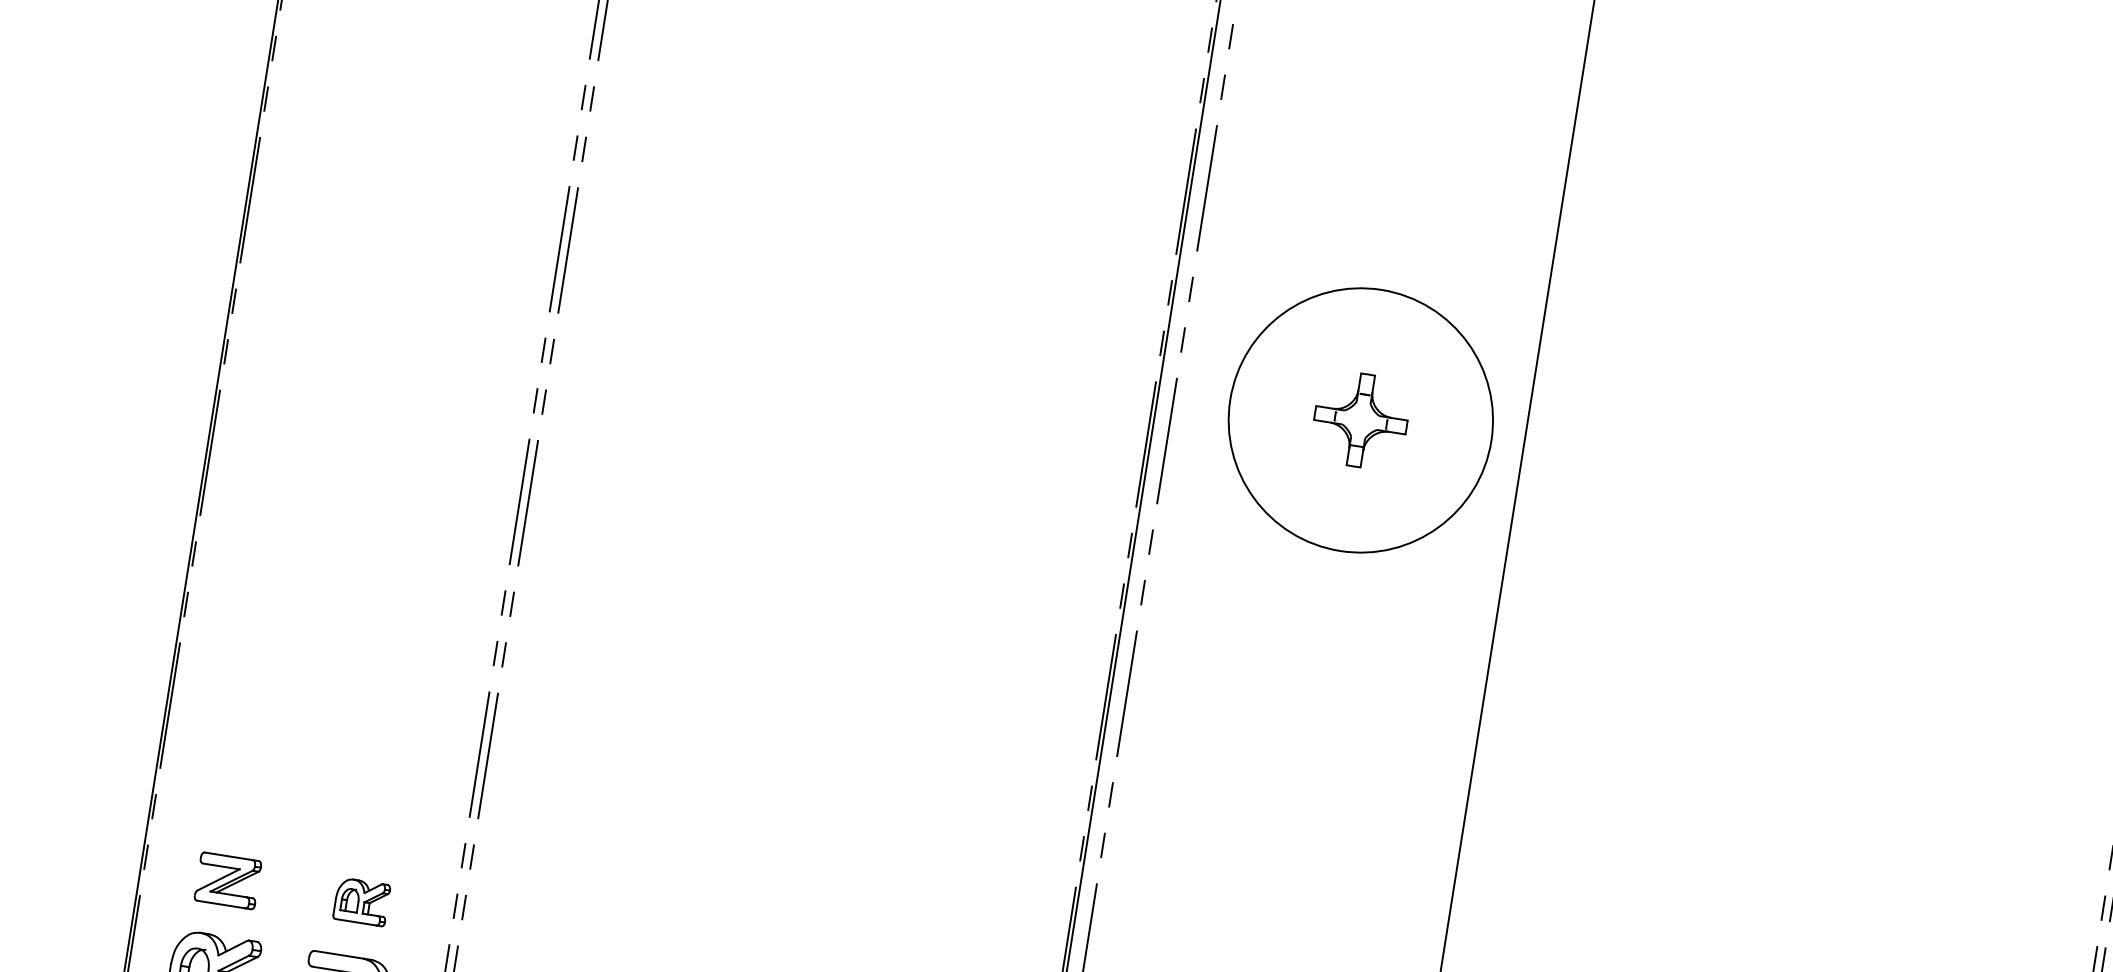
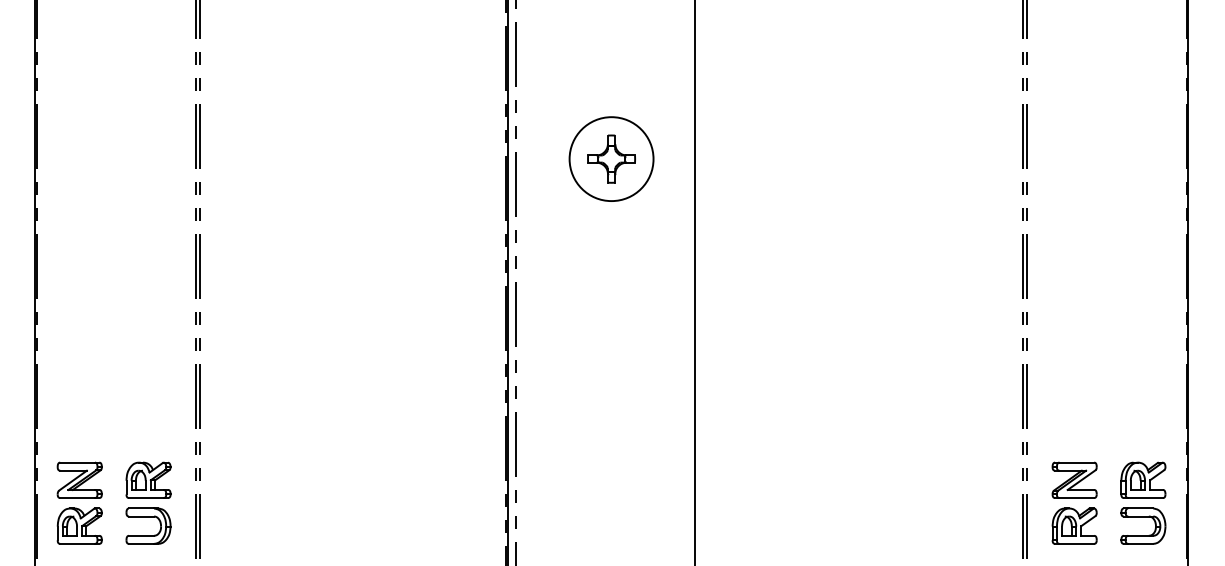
circle: (1360, 421) -> (611, 159), size x0.62
part: (227, 879) -> (79, 479), size x1.43
part: (361, 900) -> (148, 479), size x1.67

